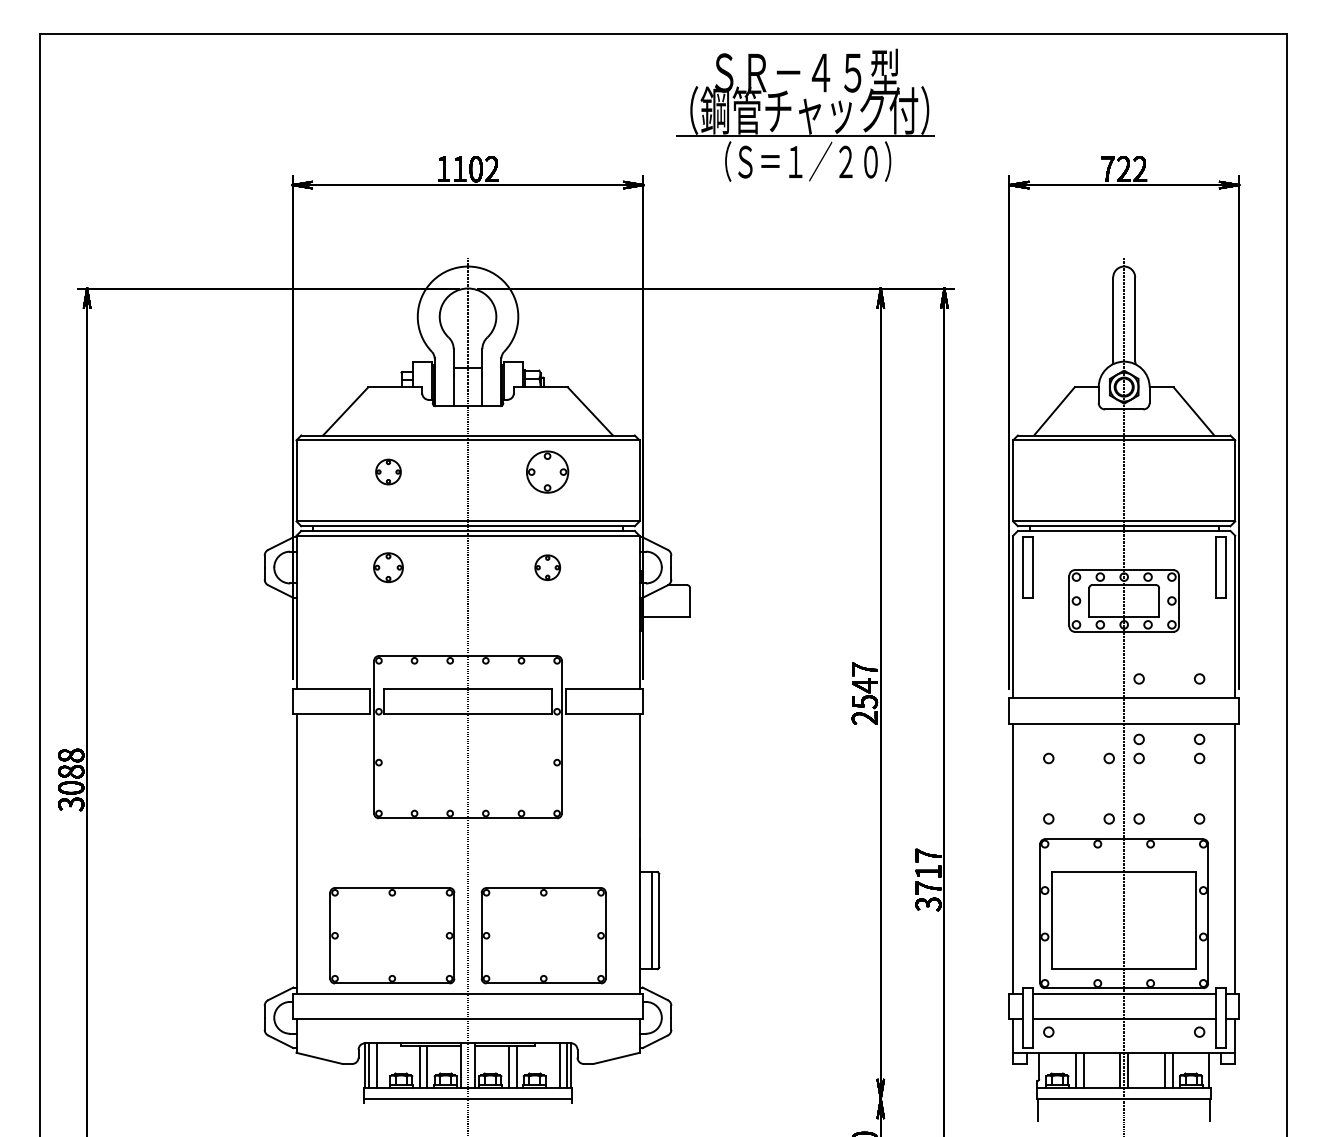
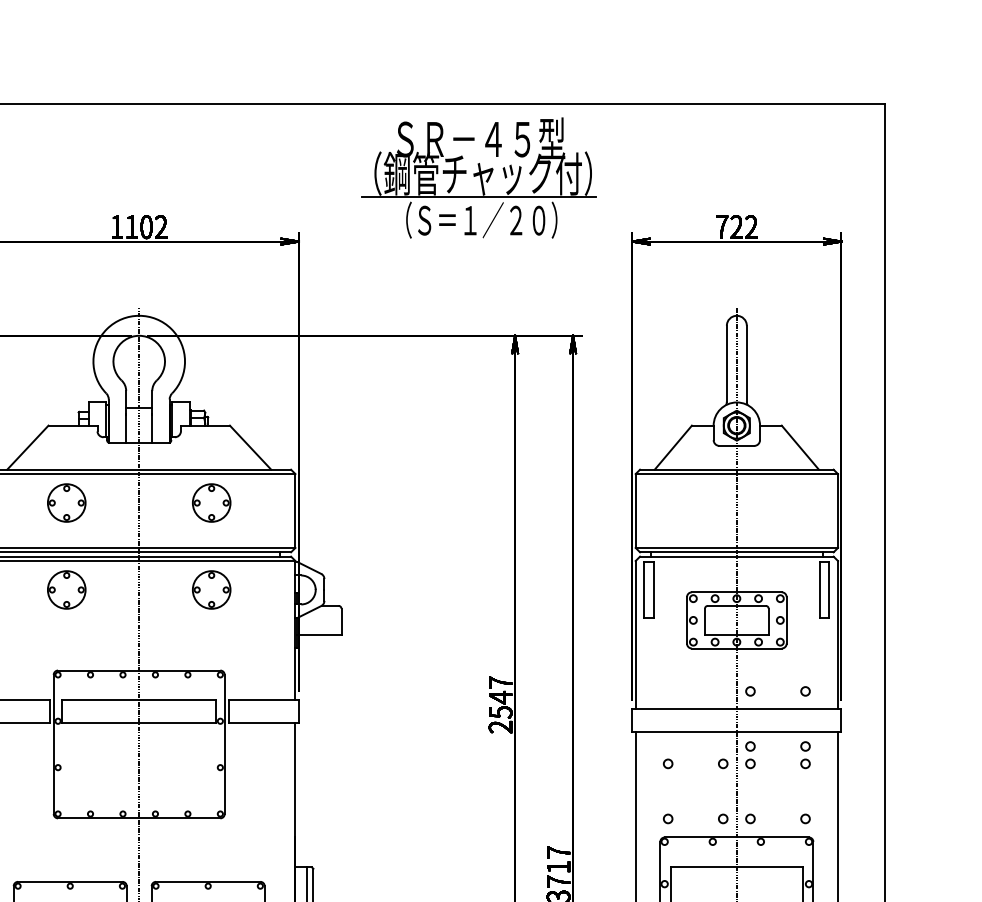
part: (805, 114) -> (479, 177), moved
part: (388, 471) -> (66, 502), size x1.67
part: (388, 567) -> (66, 589), size x1.43
part: (547, 567) -> (211, 589), size x1.67

